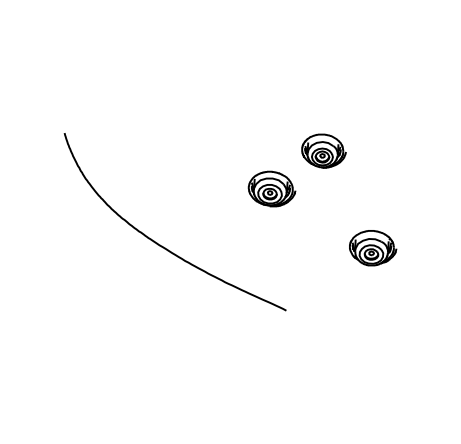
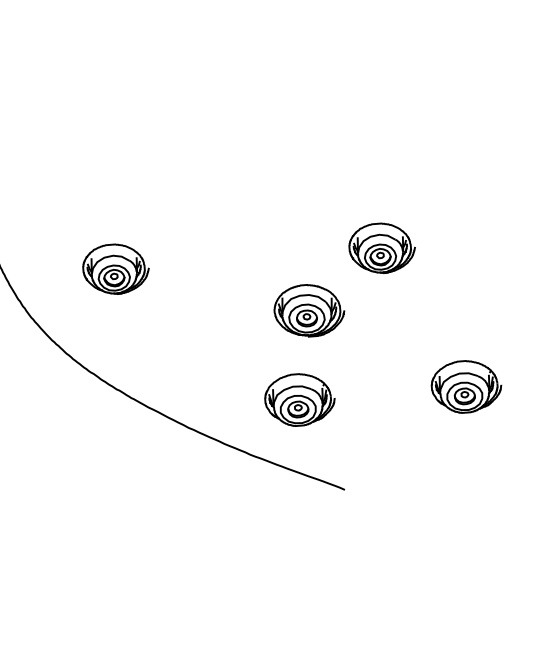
part: (144, 150) -> (115, 268), added
part: (261, 248) -> (300, 400), added

